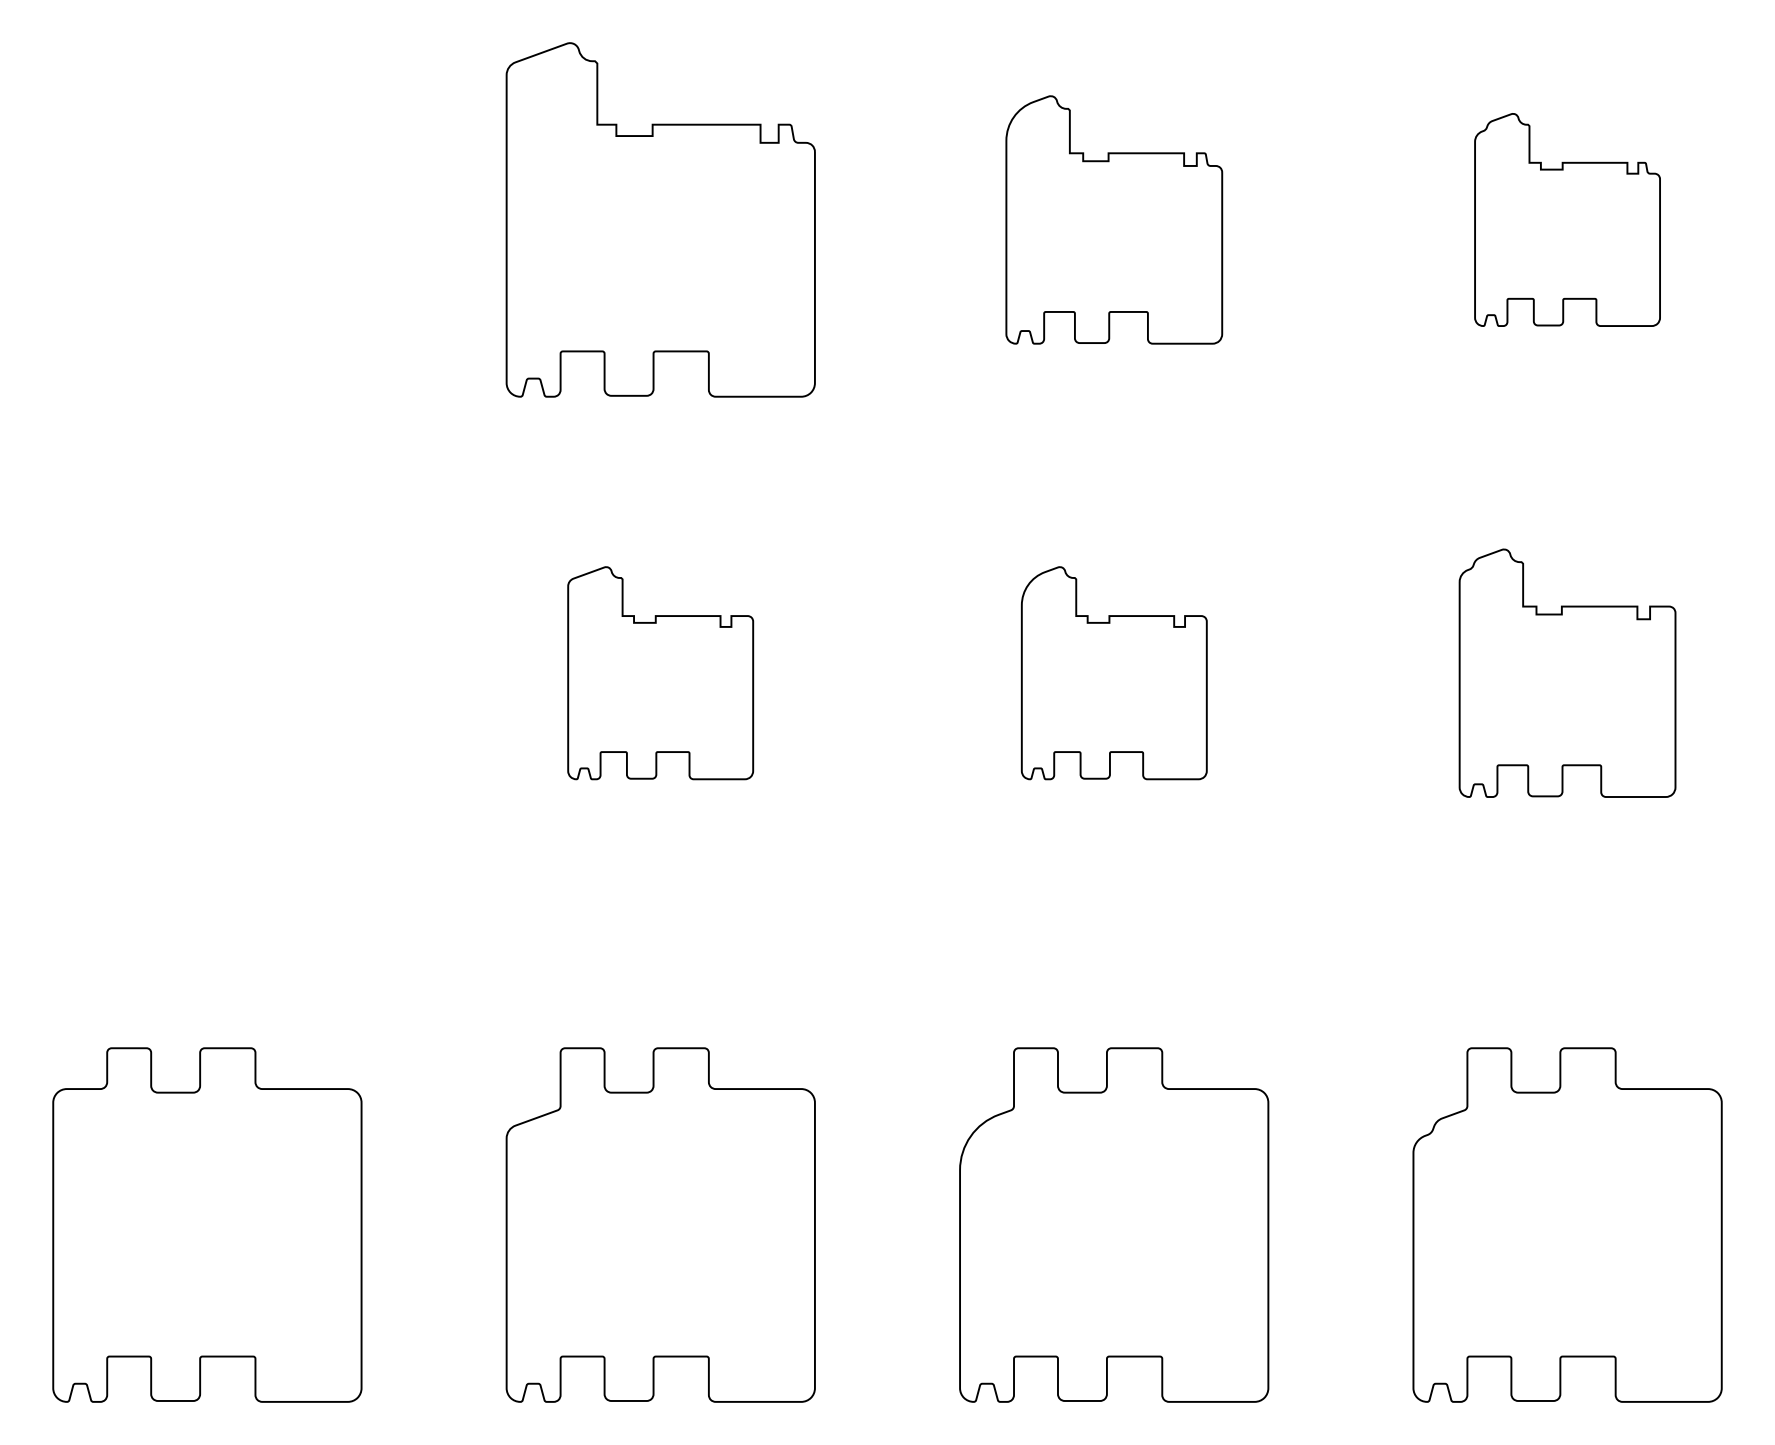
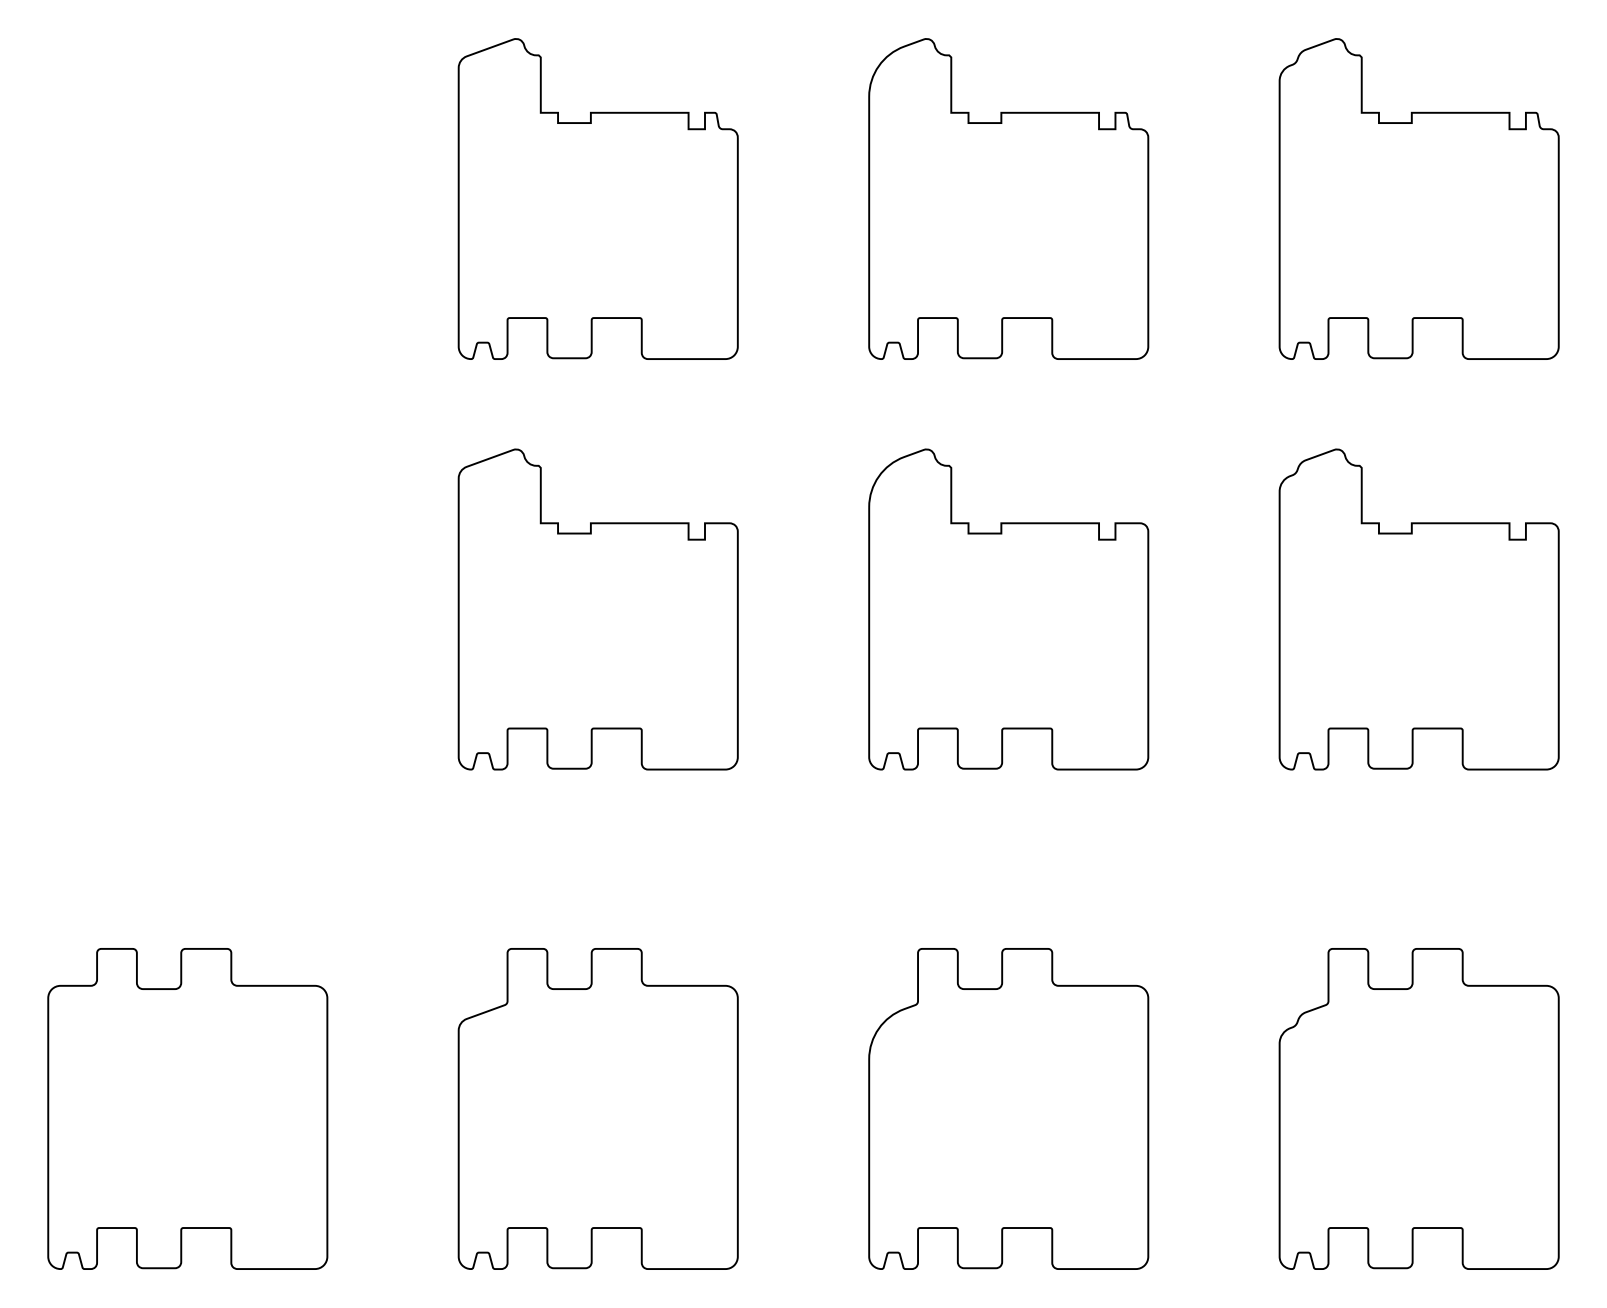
part: (1114, 219) -> (1009, 198), size x1.43
part: (1567, 219) -> (1419, 198), size x1.67
part: (660, 672) -> (597, 608), size x1.67
part: (1114, 672) -> (1009, 608), size x1.67
part: (1567, 672) -> (1419, 608), size x1.43

